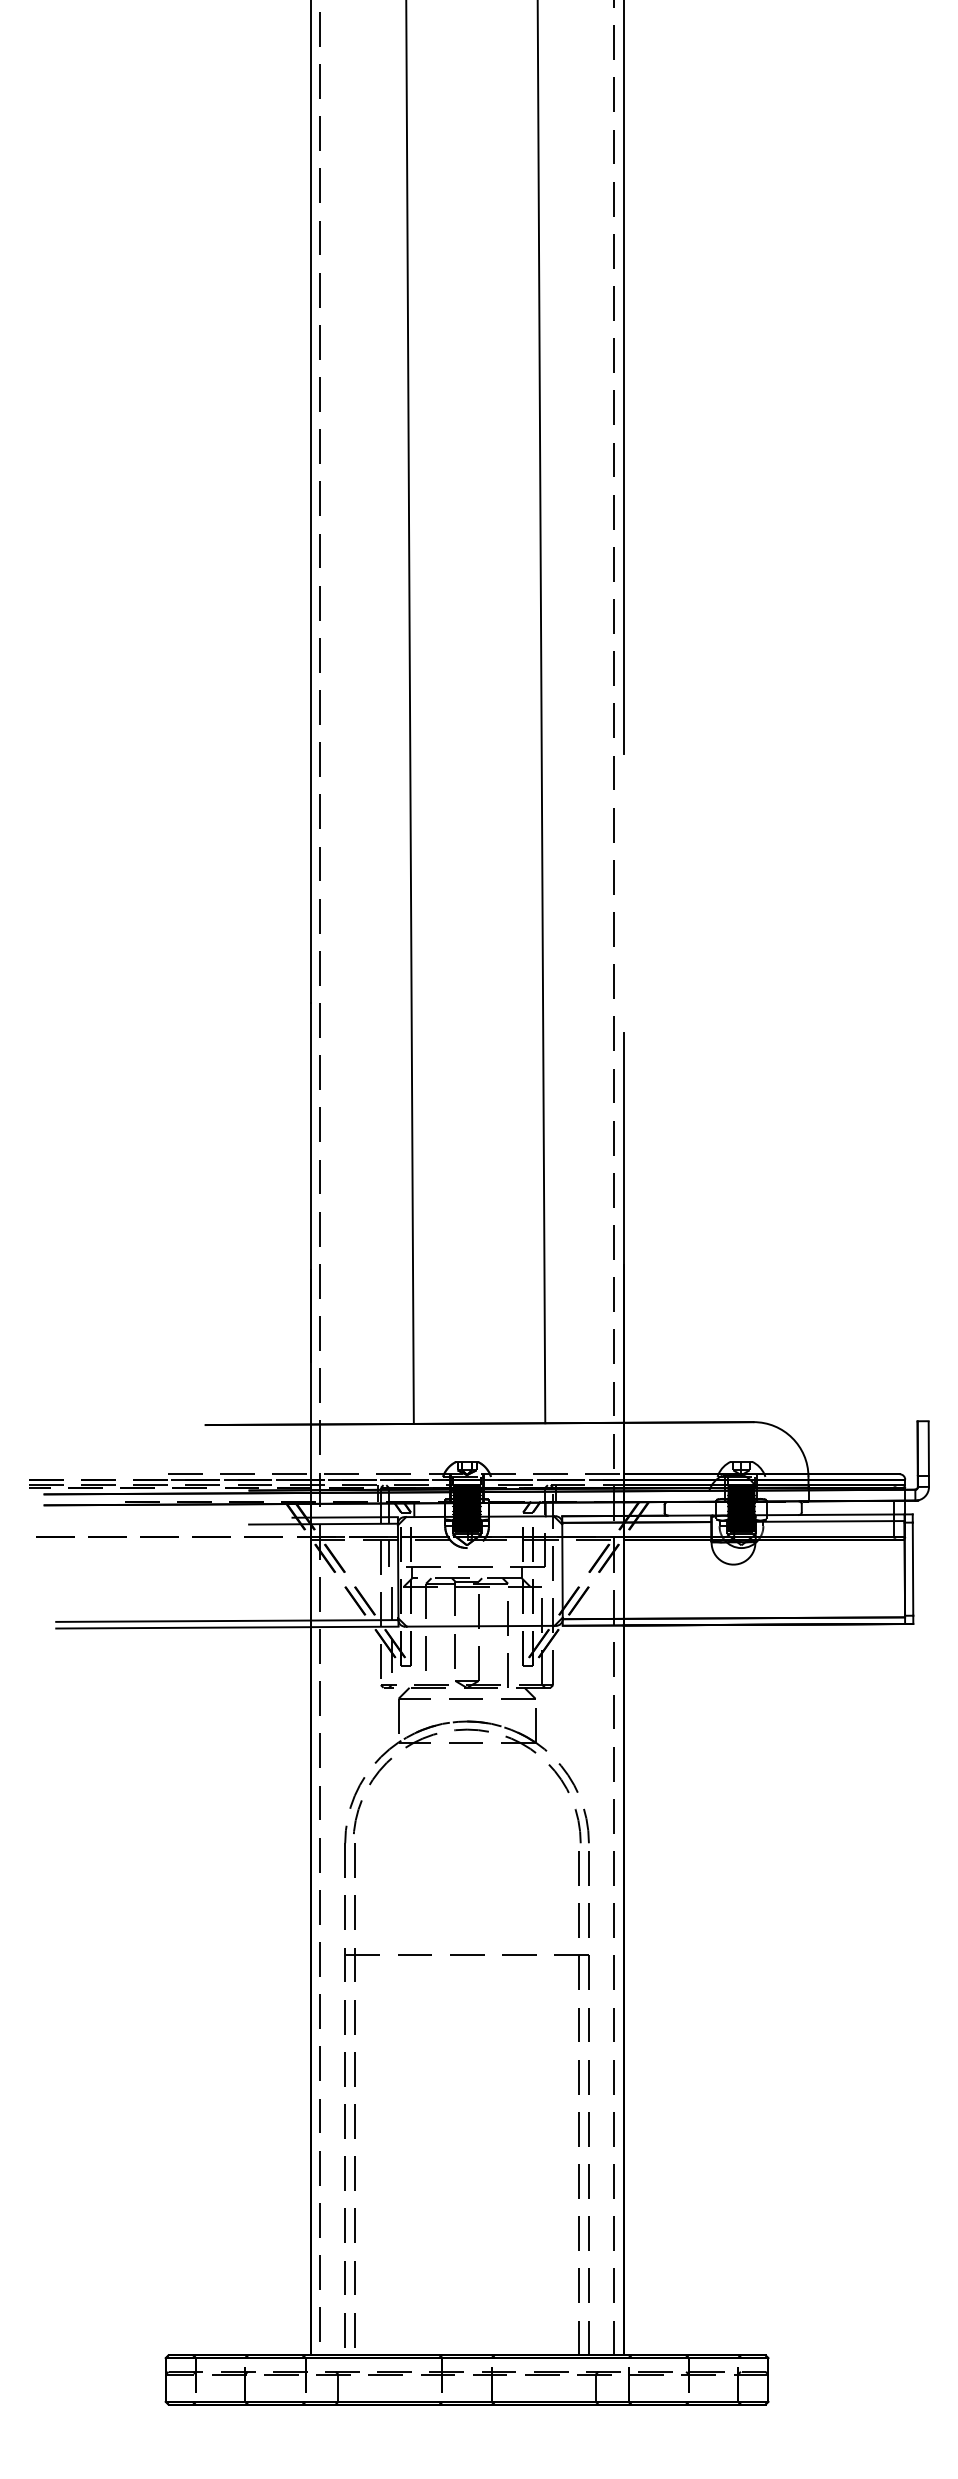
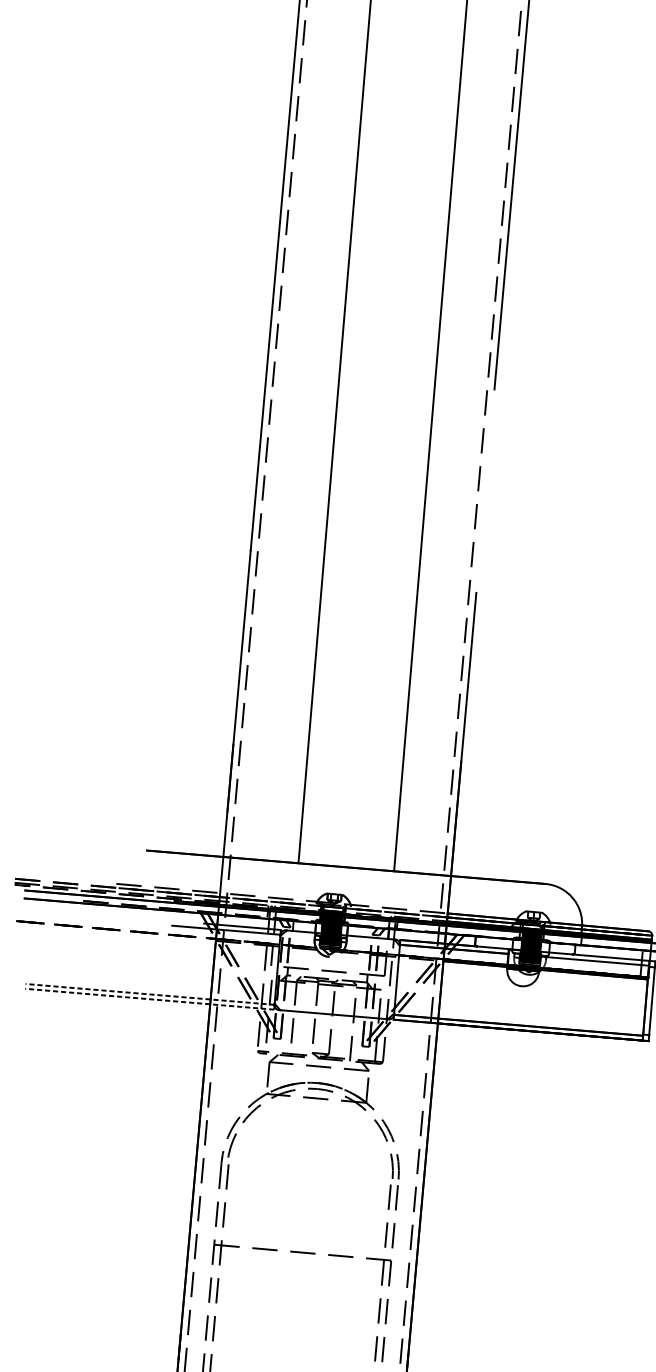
line: (226, 1621) -> (149, 994), solid -> dashed
line: (226, 1627) -> (149, 999), solid -> dashed

